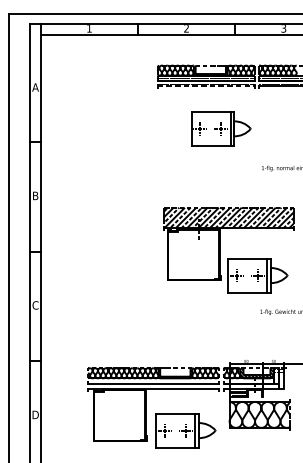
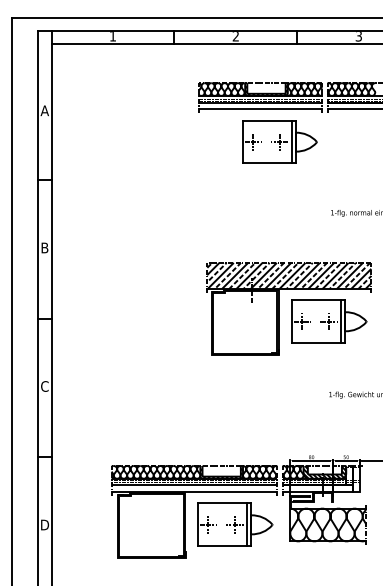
line: (206, 86) -> (260, 109), dashed -> solid
part: (221, 128) -> (279, 141), moved
part: (258, 275) -> (329, 321), moved
part: (186, 430) -> (235, 524), moved

